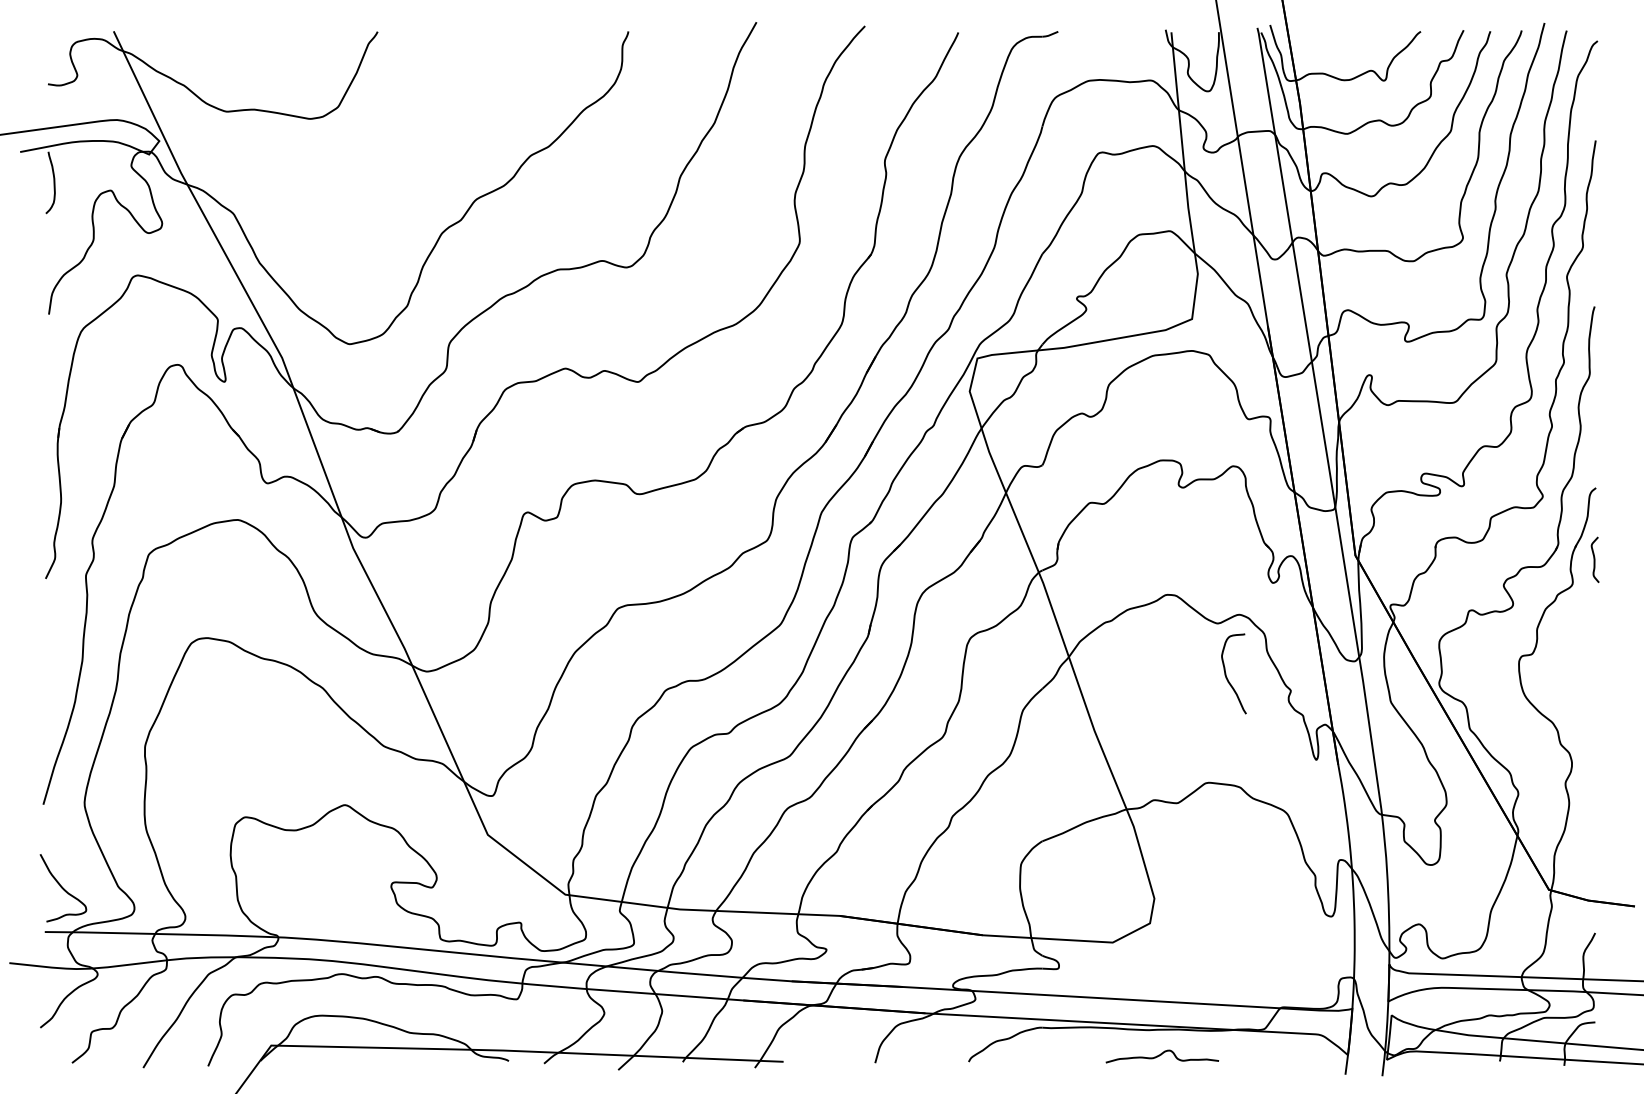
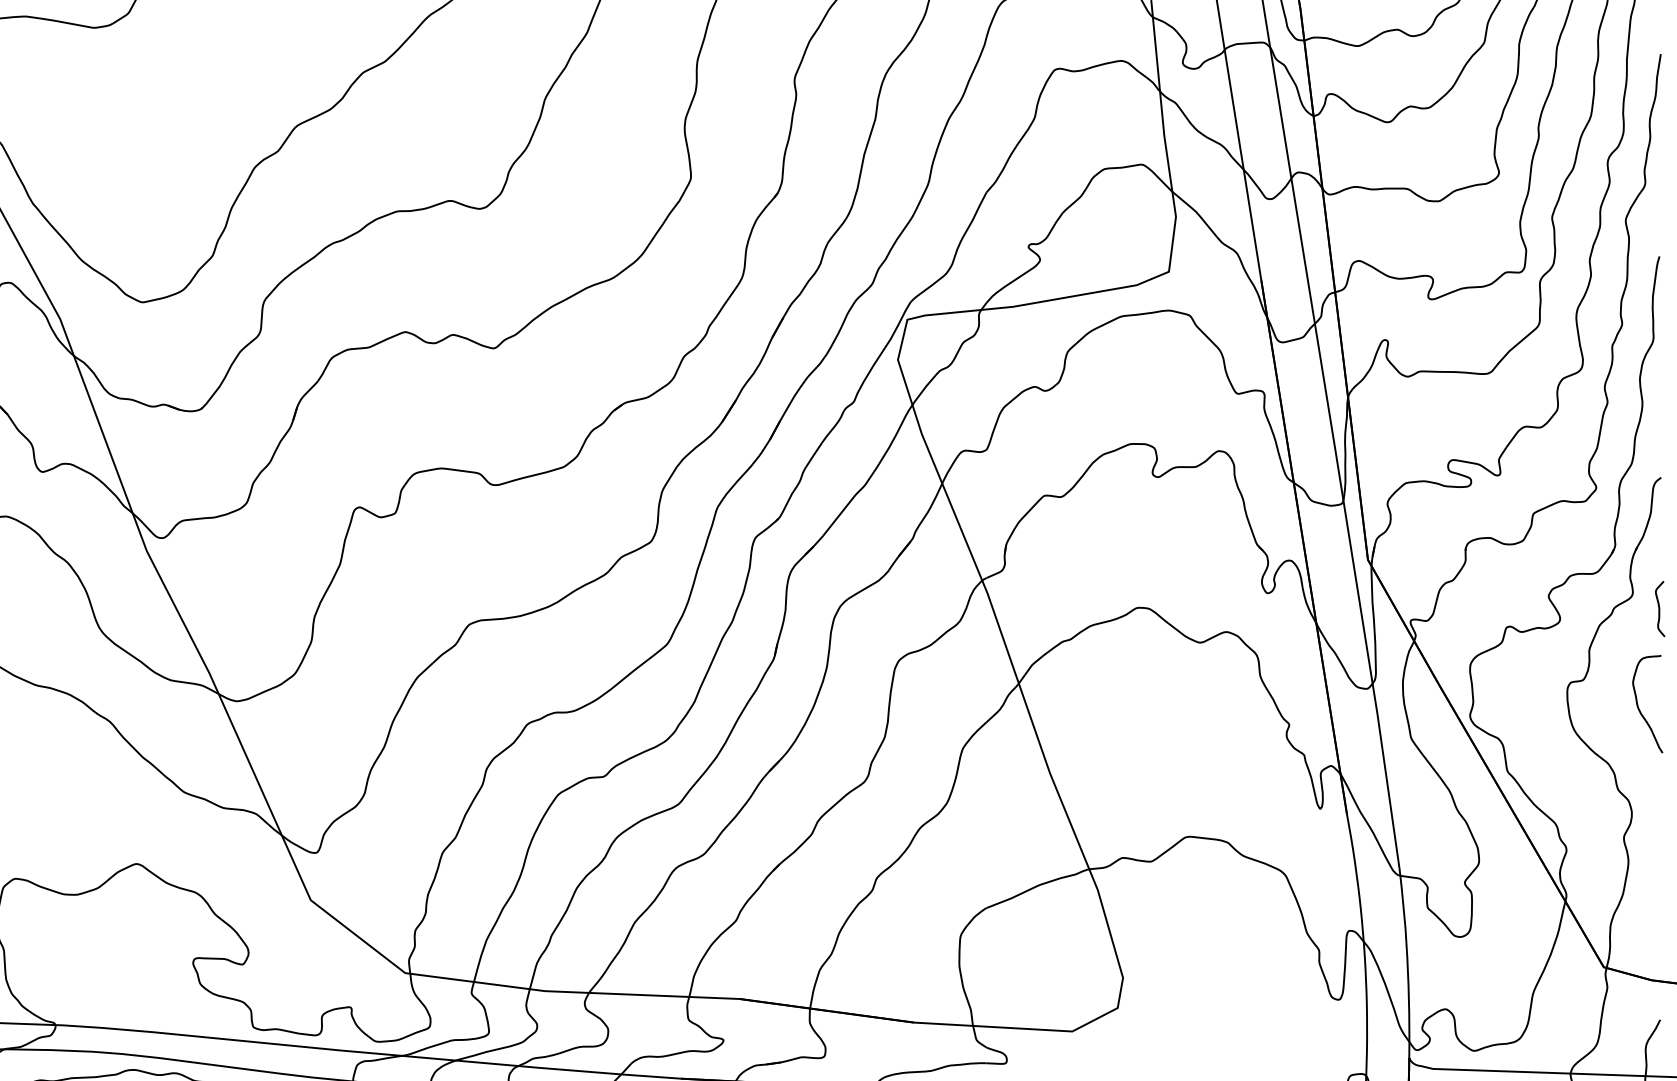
curve: (1594, 559) -> (1659, 608), moved
curve: (1226, 673) -> (1638, 703), moved

